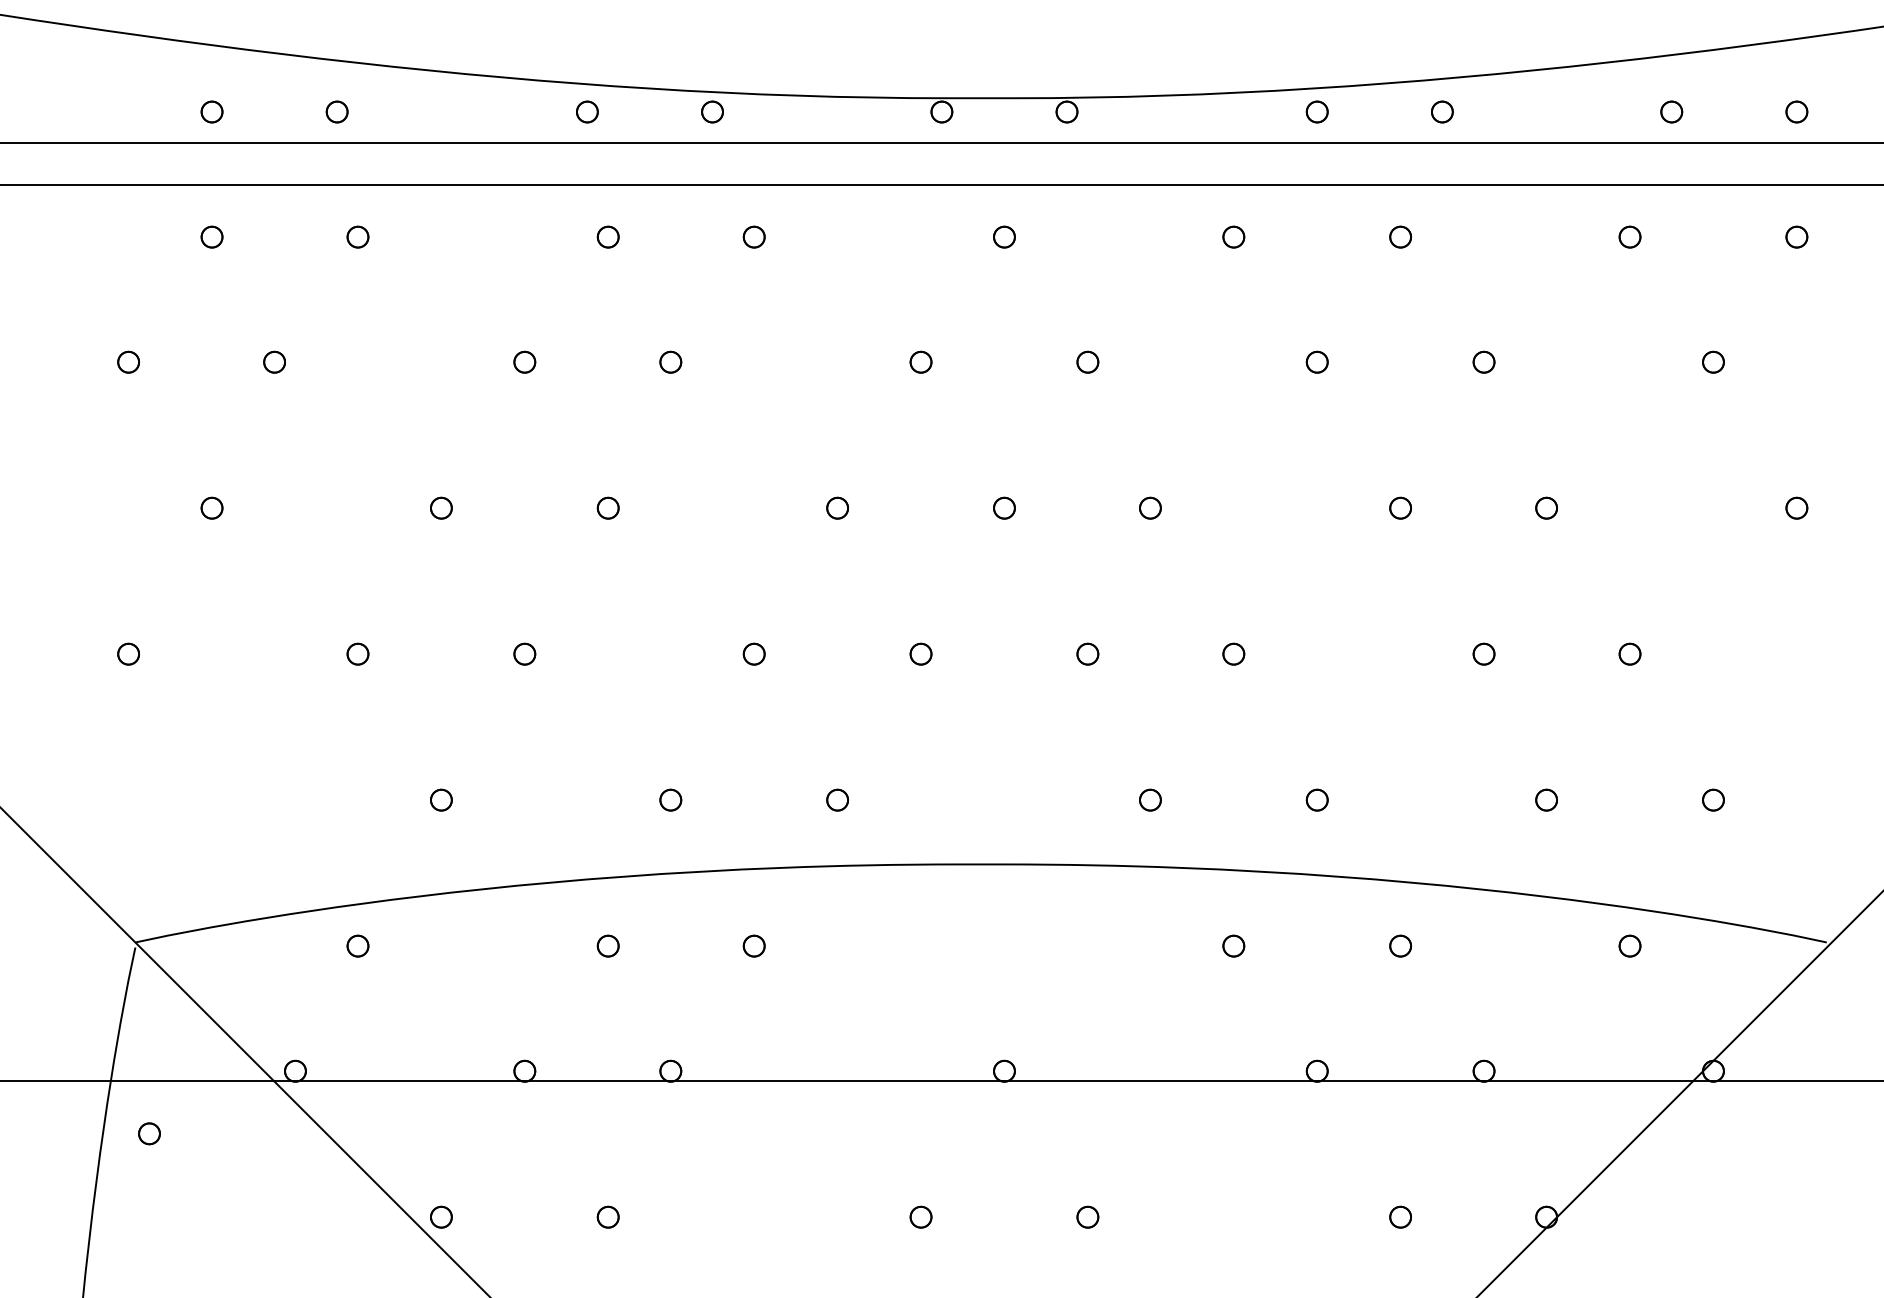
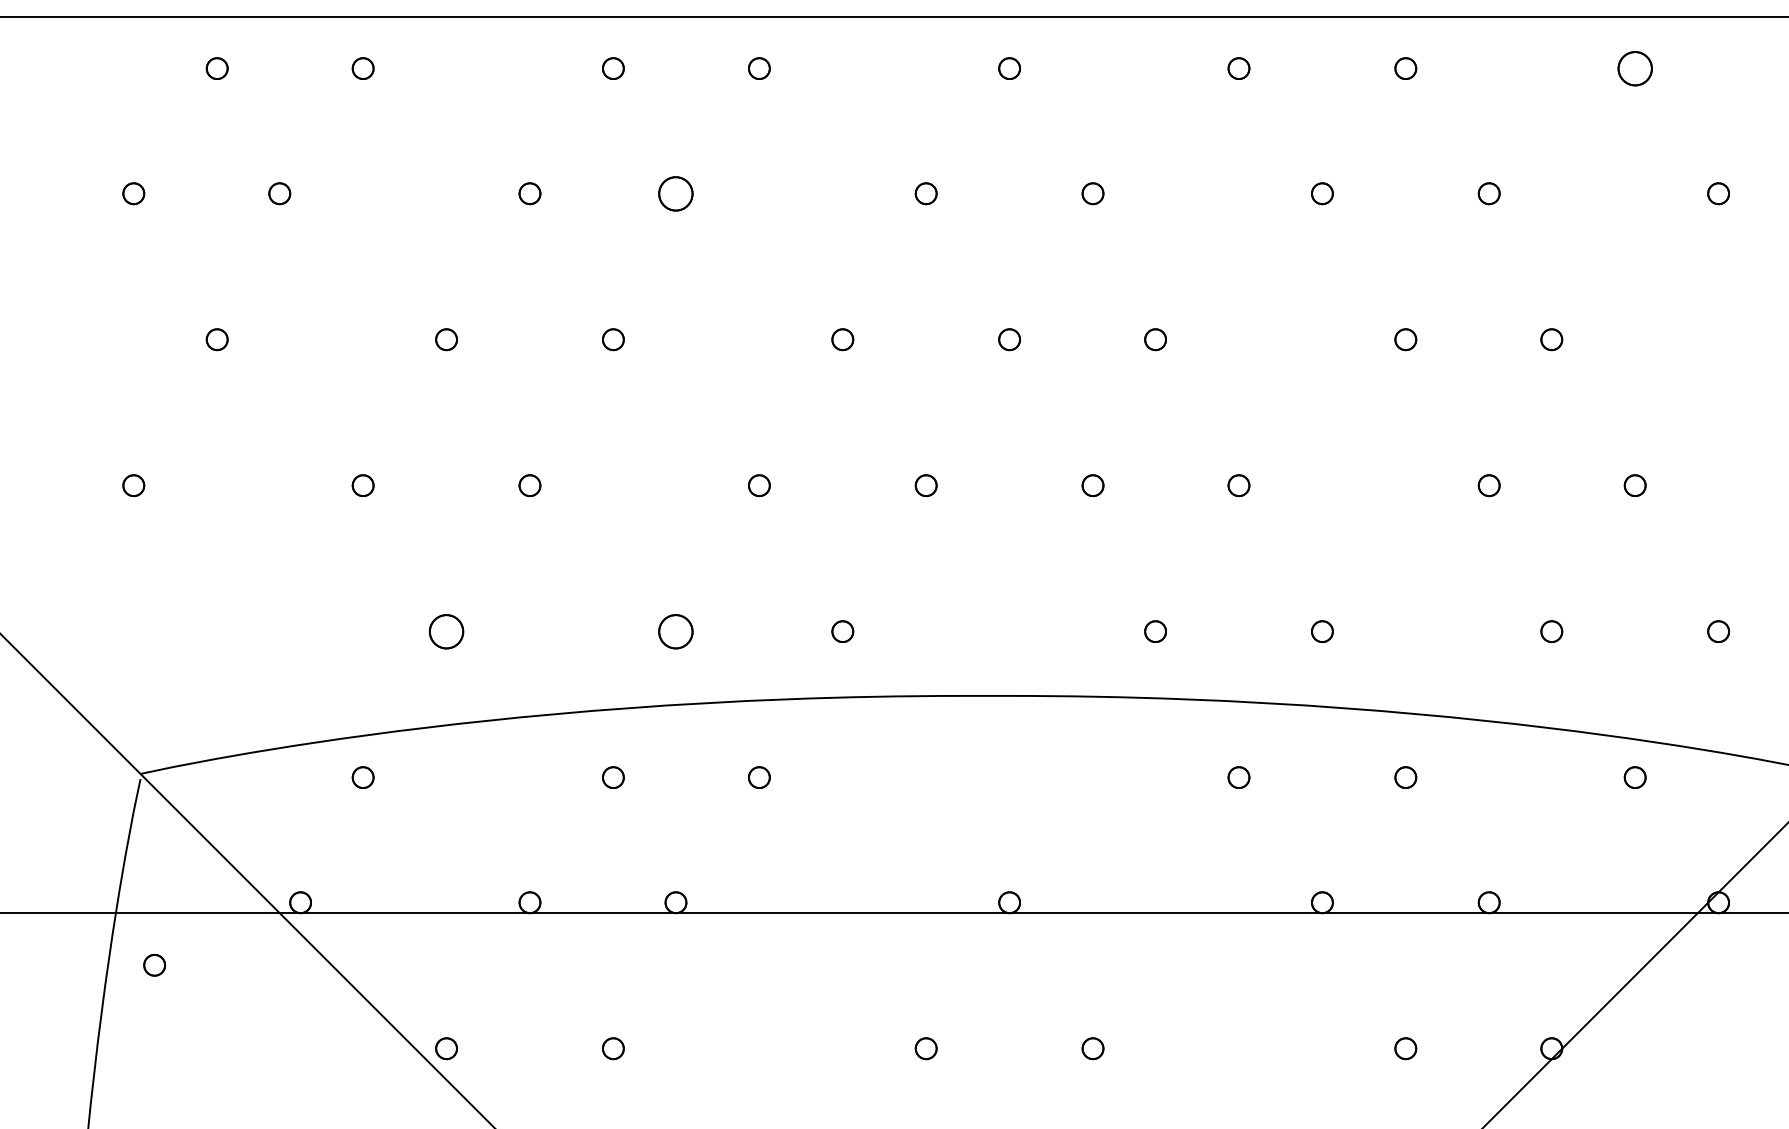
part: (1629, 236) -> (1634, 67), size x1.6
part: (670, 361) -> (675, 192), size x1.6
part: (441, 799) -> (446, 630), size x1.6
part: (670, 799) -> (675, 630), size x1.6

